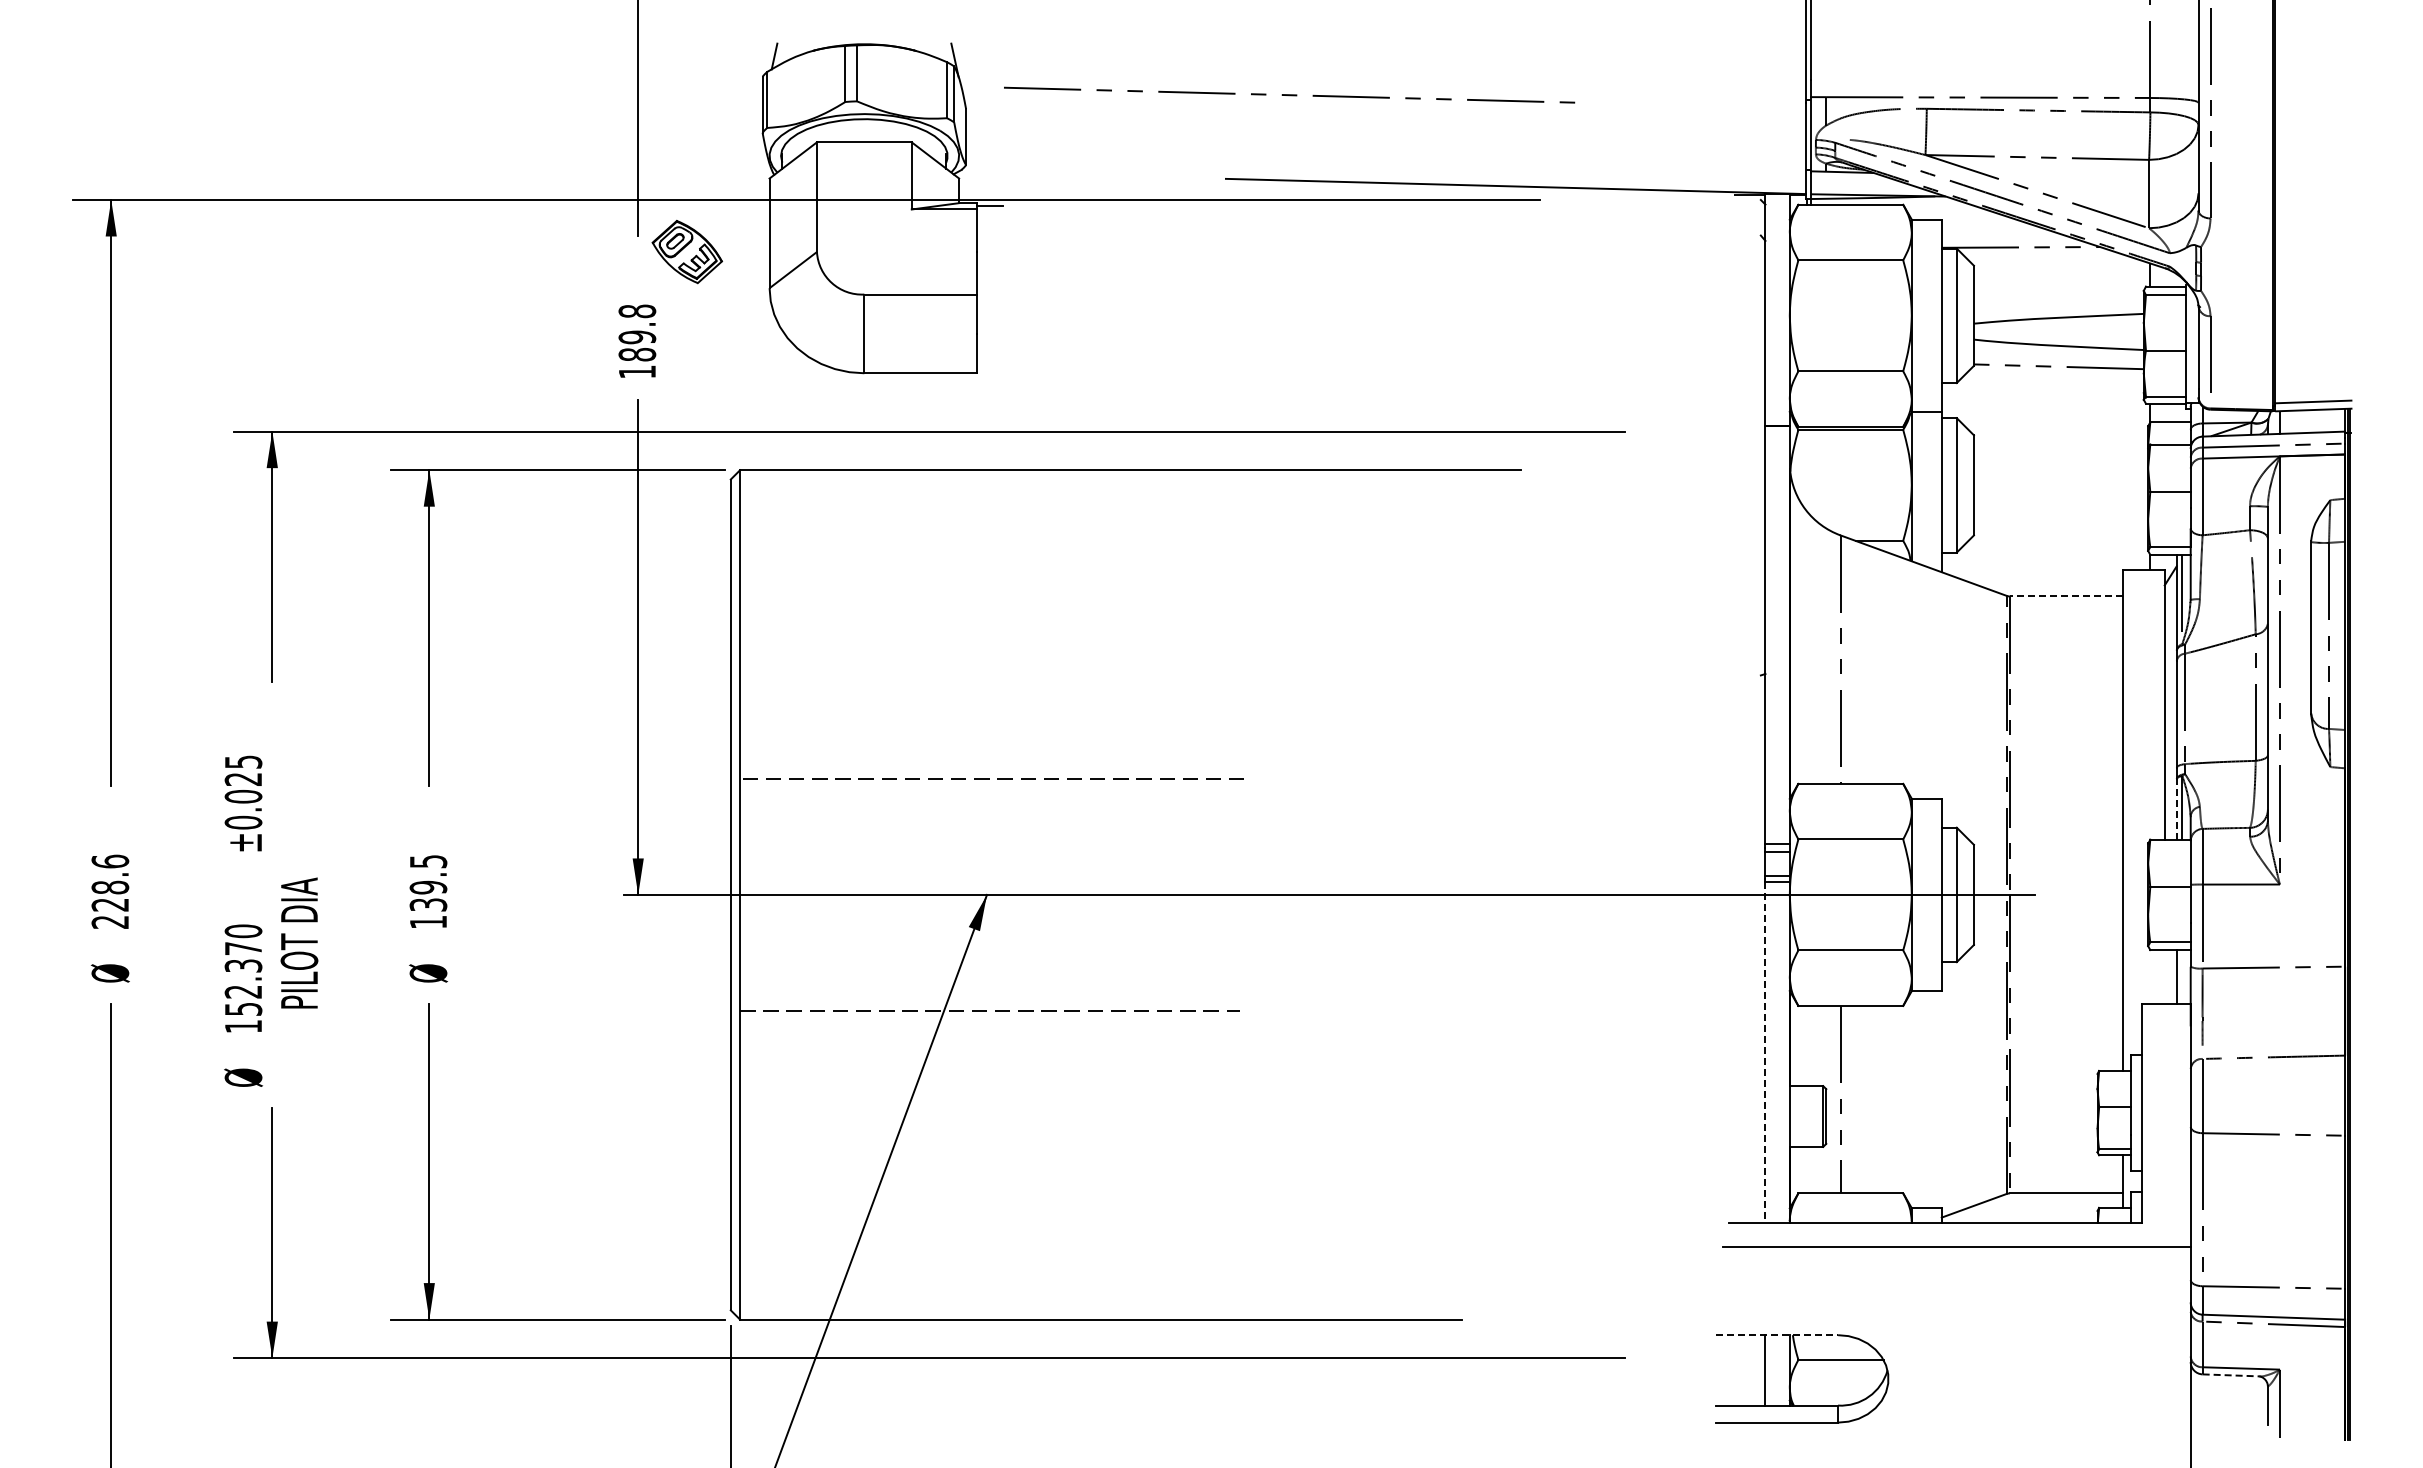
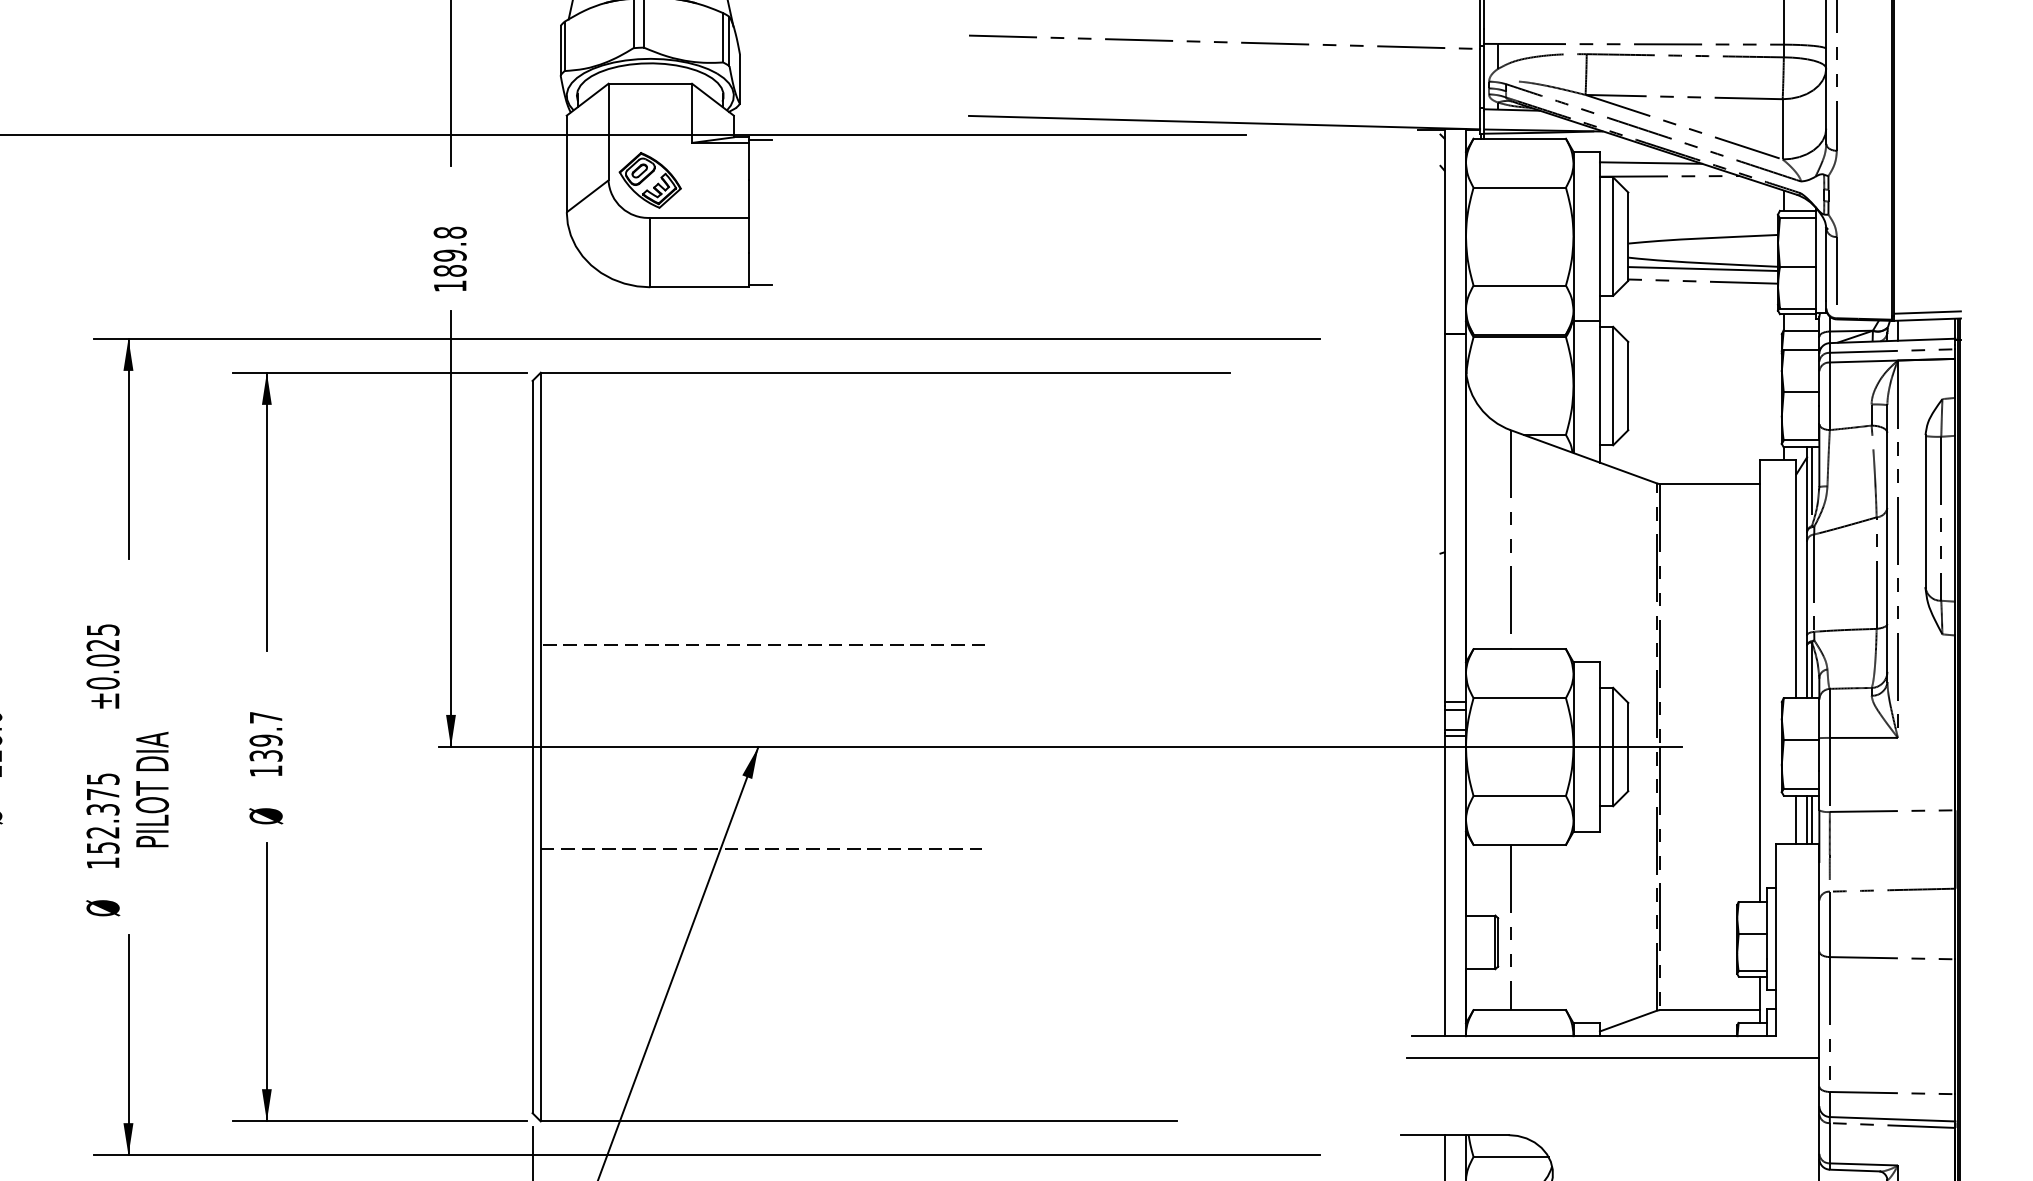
line: (1289, 94) -> (1220, 41), moved
line: (1999, 232) -> (1650, 163), added
part: (686, 252) -> (649, 180), moved
line: (2058, 352) -> (1702, 268), added
line: (989, 370) -> (760, 284), added
line: (2066, 596) -> (1709, 484), dashed -> solid
line: (2176, 808) -> (1806, 670), dashed -> solid
text: (428, 861) -> (266, 717), 139.5 -> 139.7
text: (243, 931) -> (103, 779), 152.370 -> 152.375
line: (2164, 977) -> (1796, 819), added
line: (2182, 977) -> (1812, 819), added
line: (1765, 1053) -> (1444, 886), dashed -> solid
line: (1777, 1335) -> (1455, 1135), dashed -> solid
line: (2231, 1375) -> (1855, 1170), dashed -> solid

